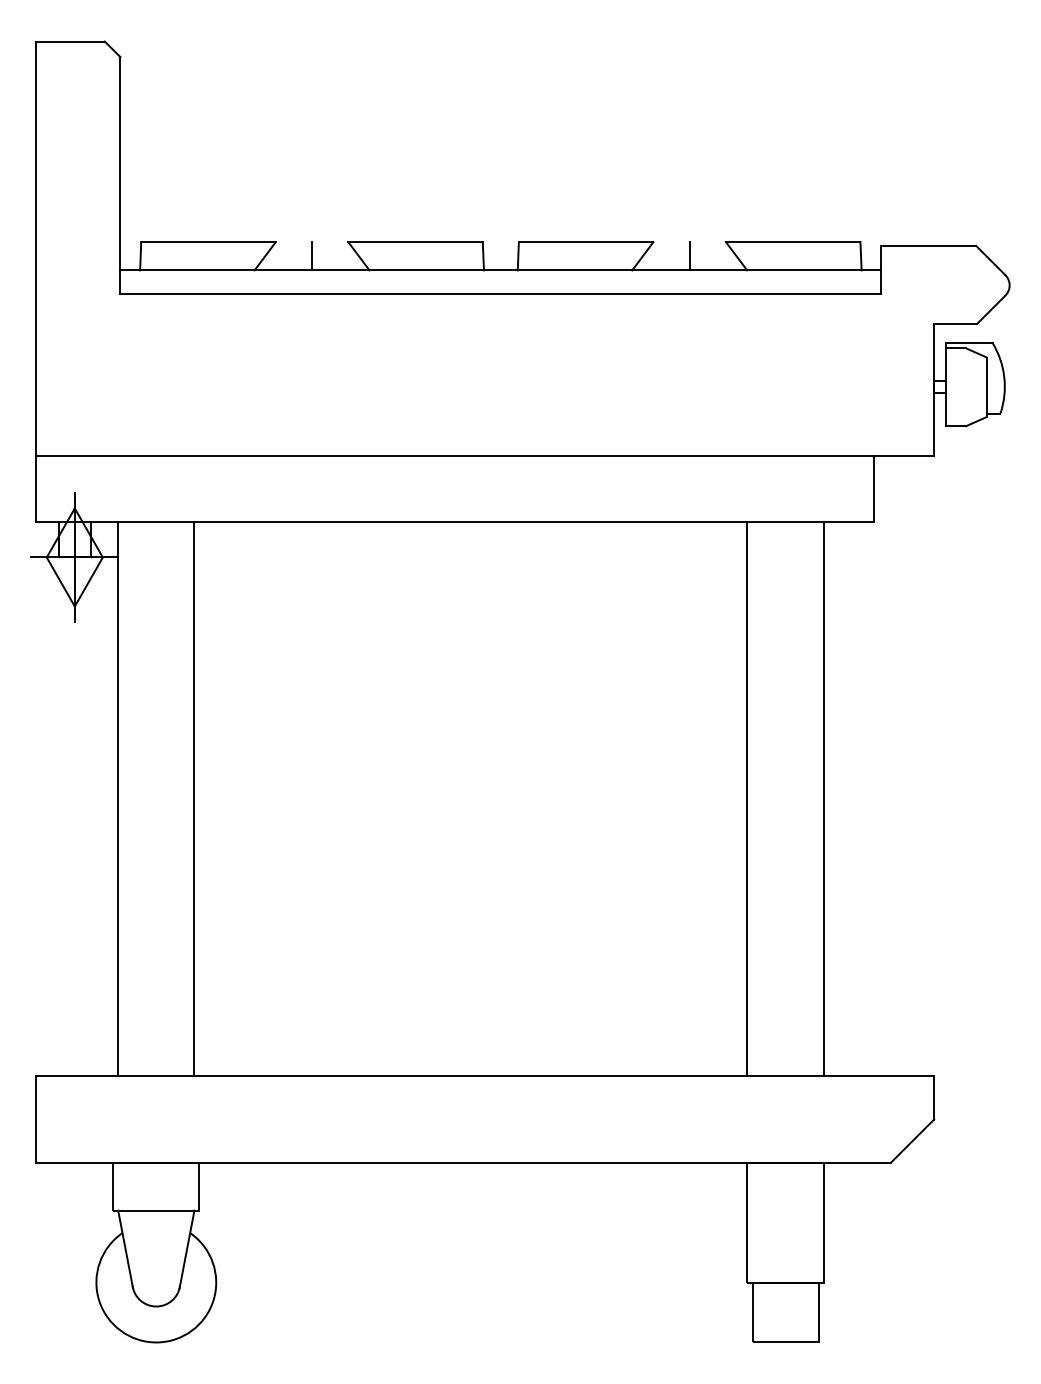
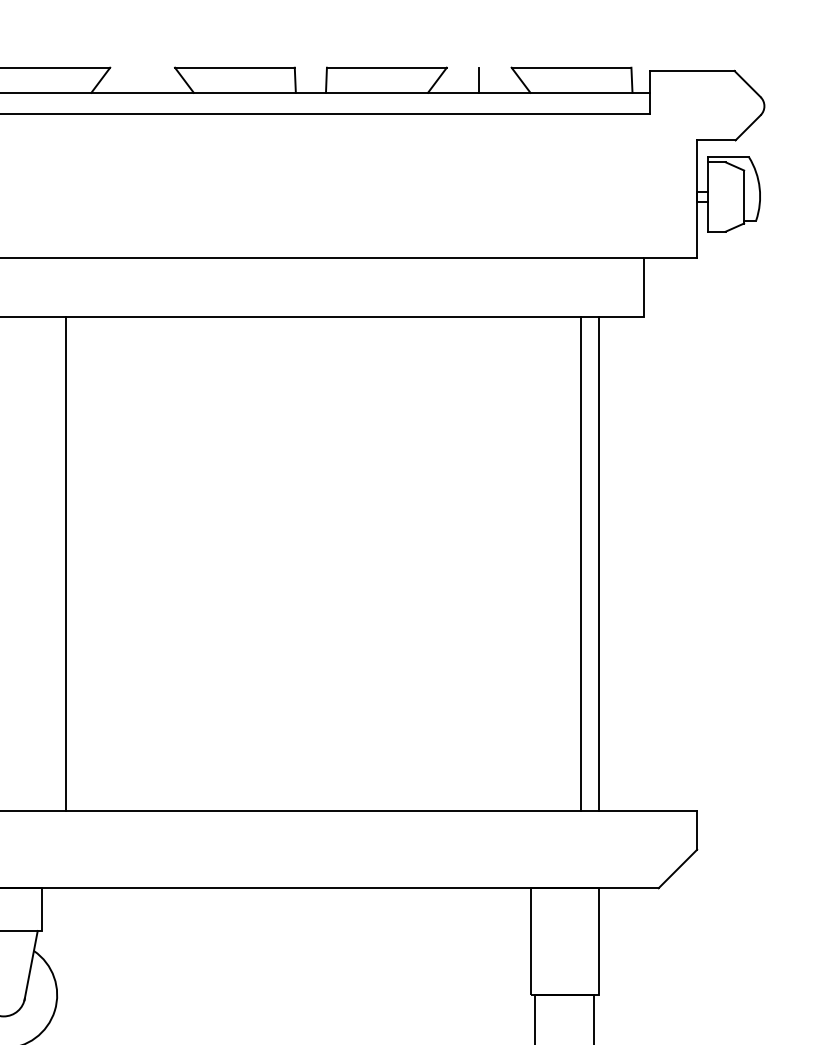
line: (312, 256) -> (142, 80), removed
line: (194, 798) -> (66, 563), moved
line: (747, 798) -> (580, 563), moved

